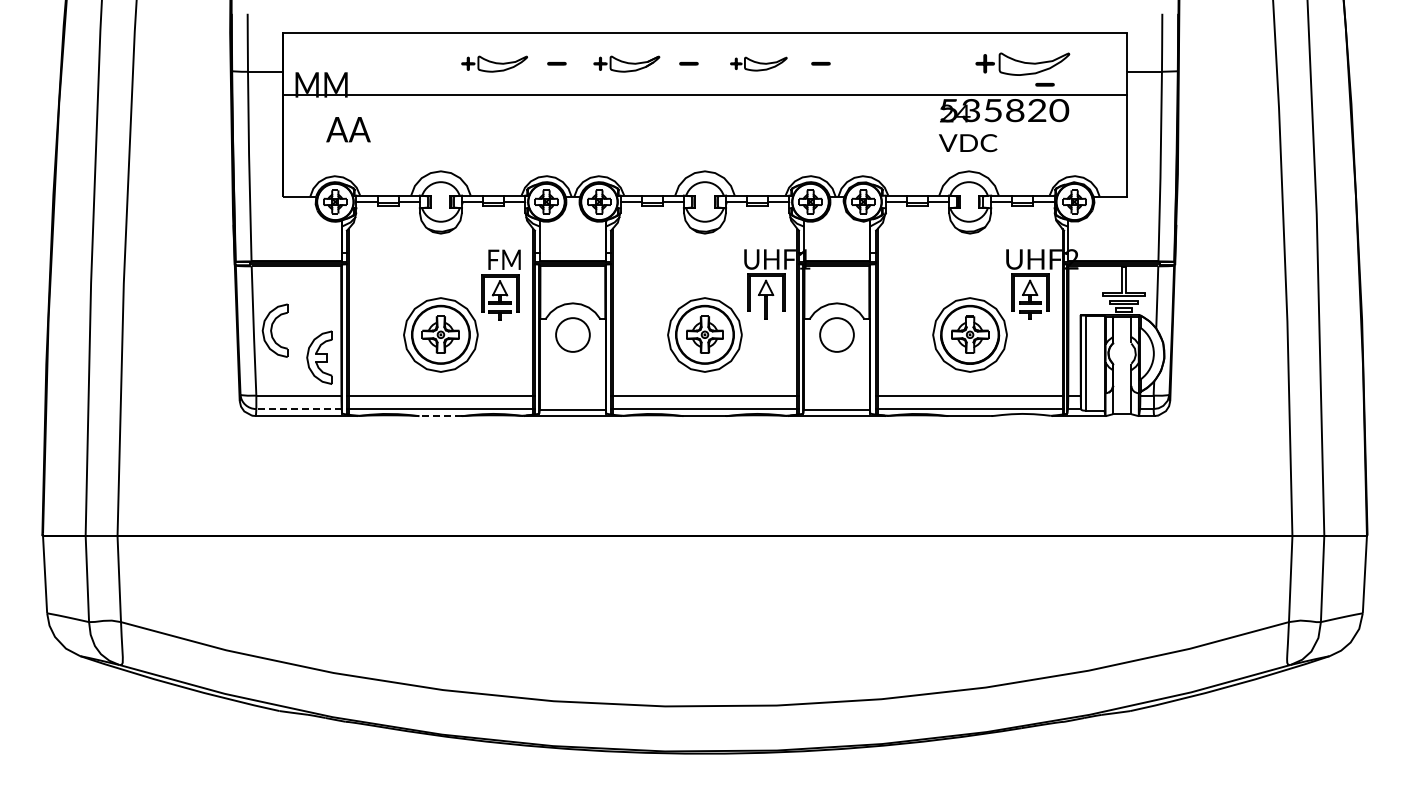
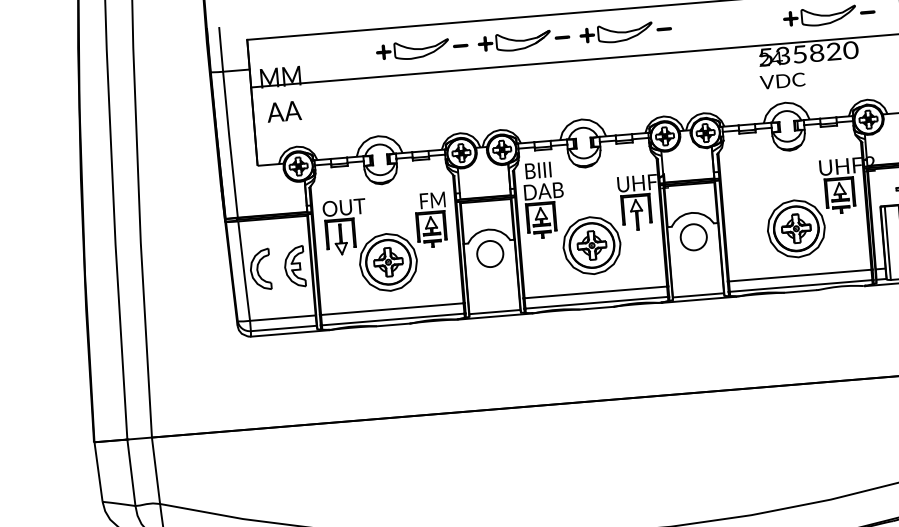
part: (494, 63) -> (412, 49), size x1.43
part: (626, 63) -> (514, 41), size x1.43
part: (758, 63) -> (616, 33), size x1.67
line: (1044, 84) -> (867, 12), moved
text: (348, 129) -> (284, 111), moved
part: (648, 271) -> (544, 200), added
part: (389, 284) -> (345, 226), added
part: (319, 357) -> (294, 266), moved
line: (297, 409) -> (282, 328), dashed -> solid
line: (440, 416) -> (393, 325), dashed -> solid

